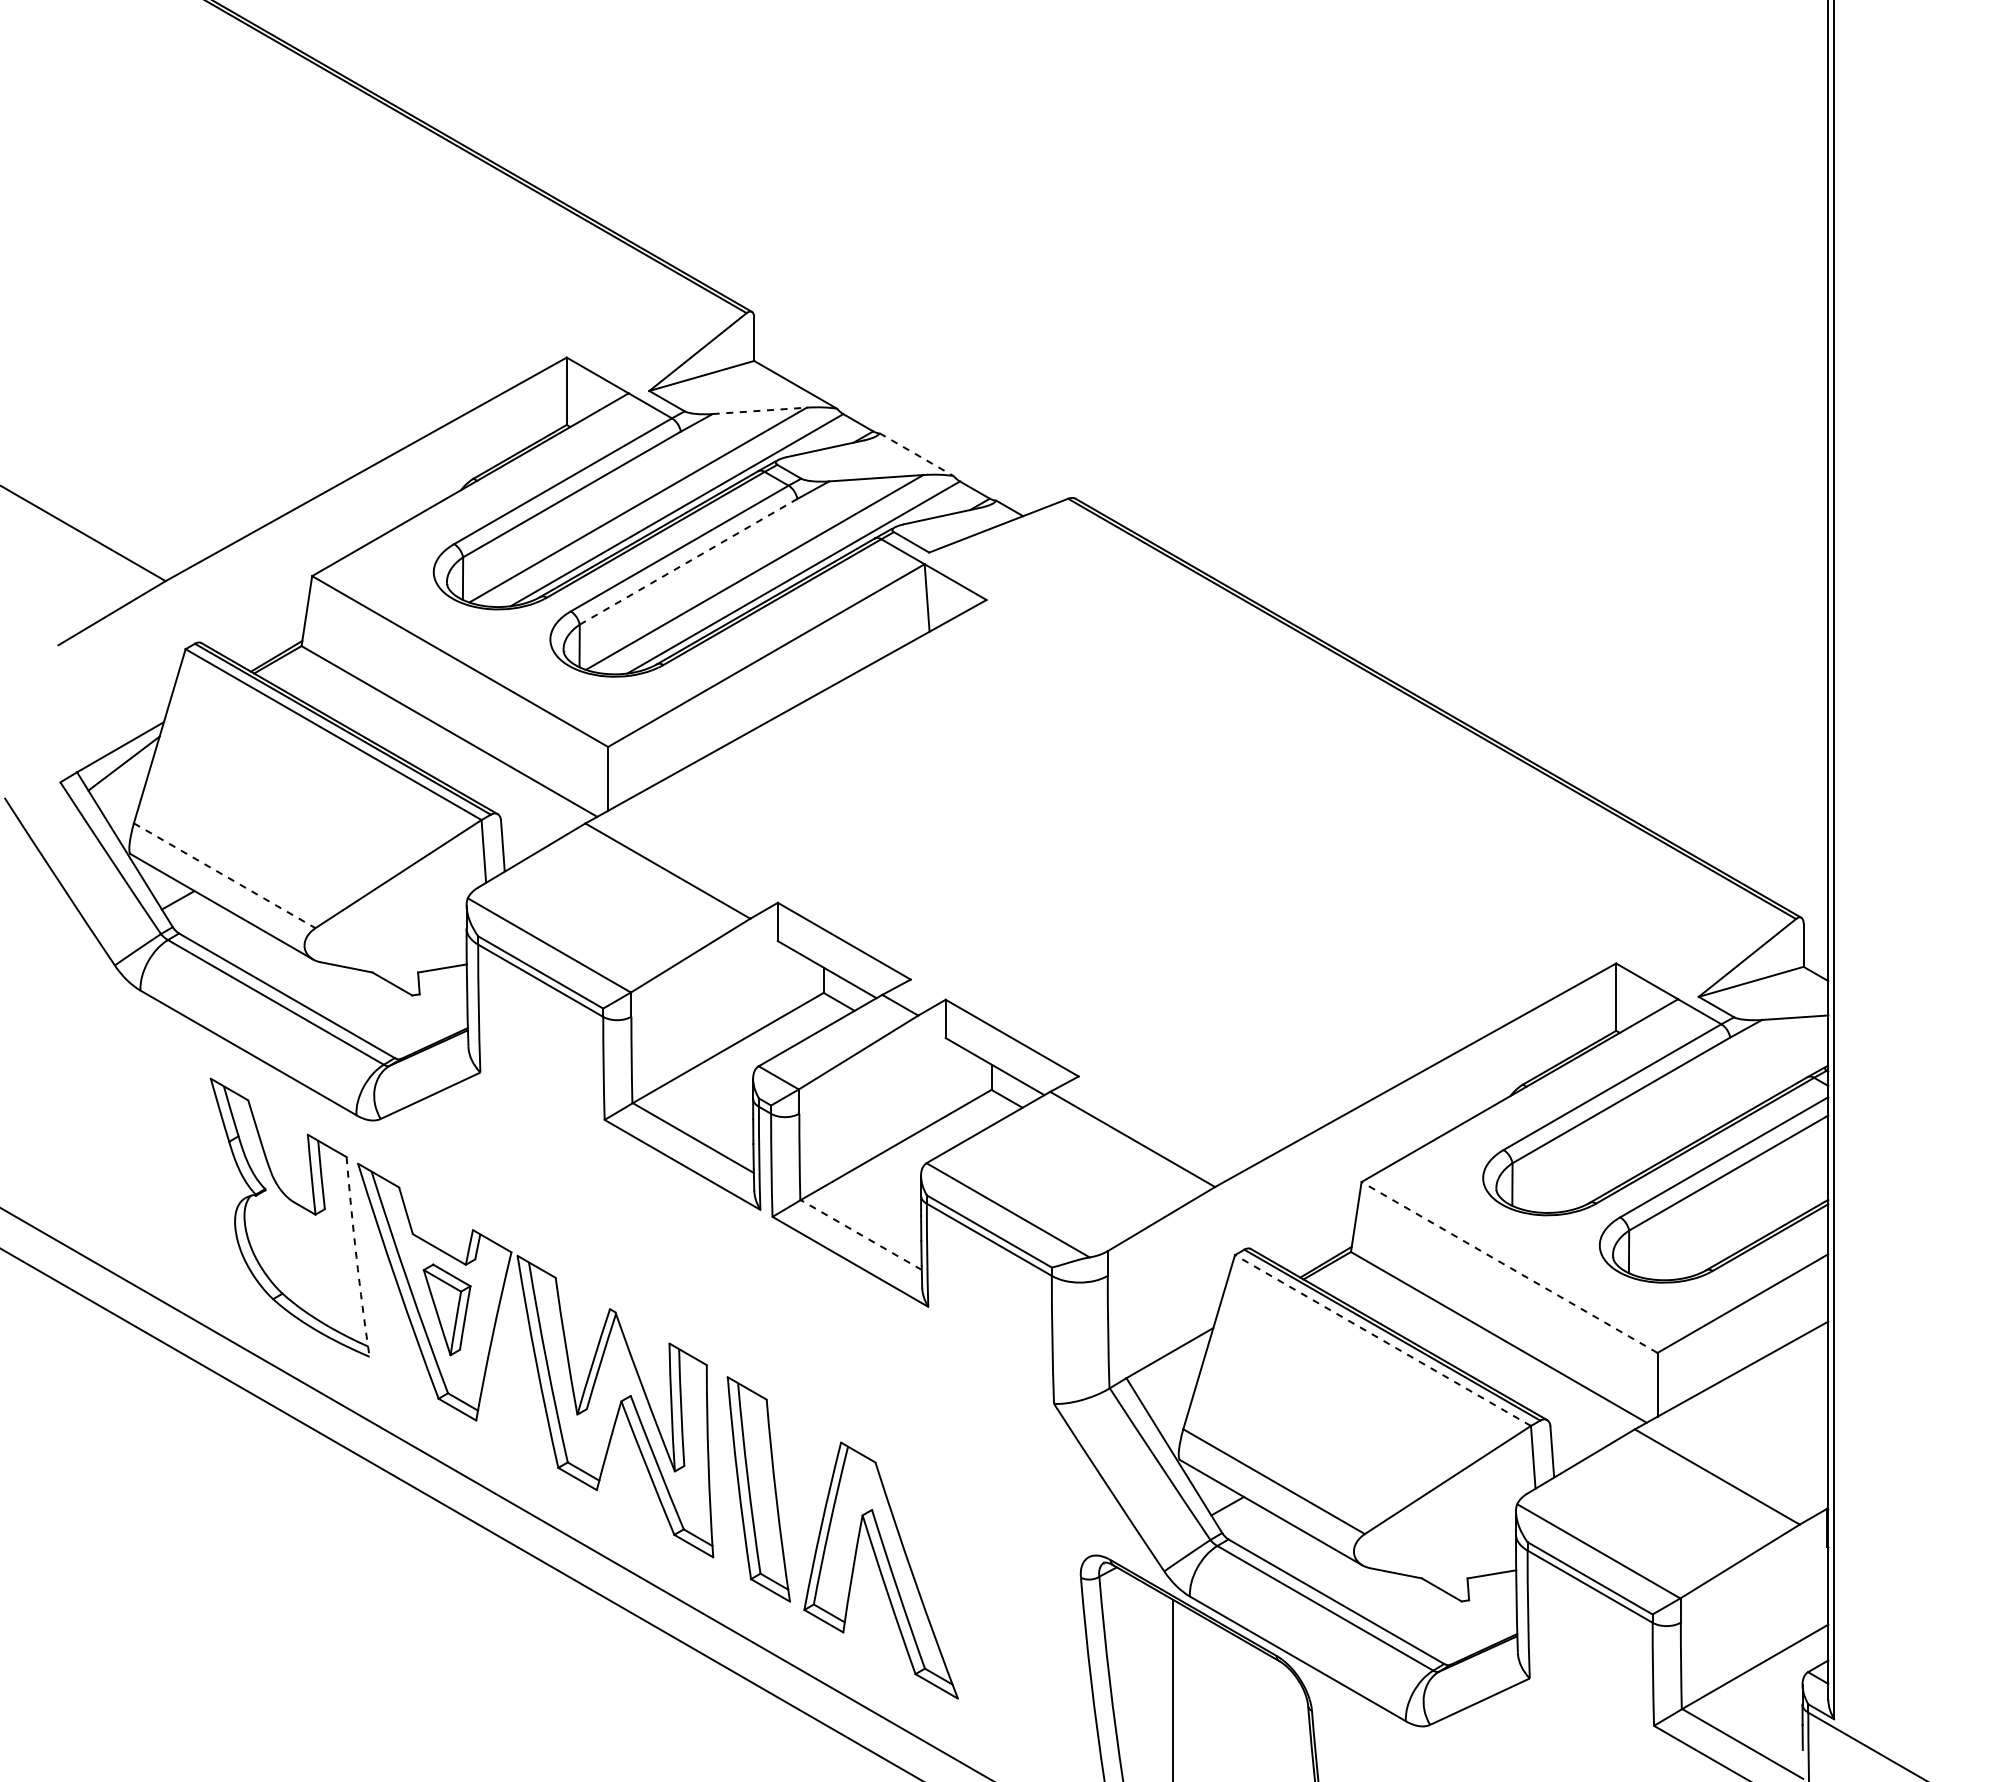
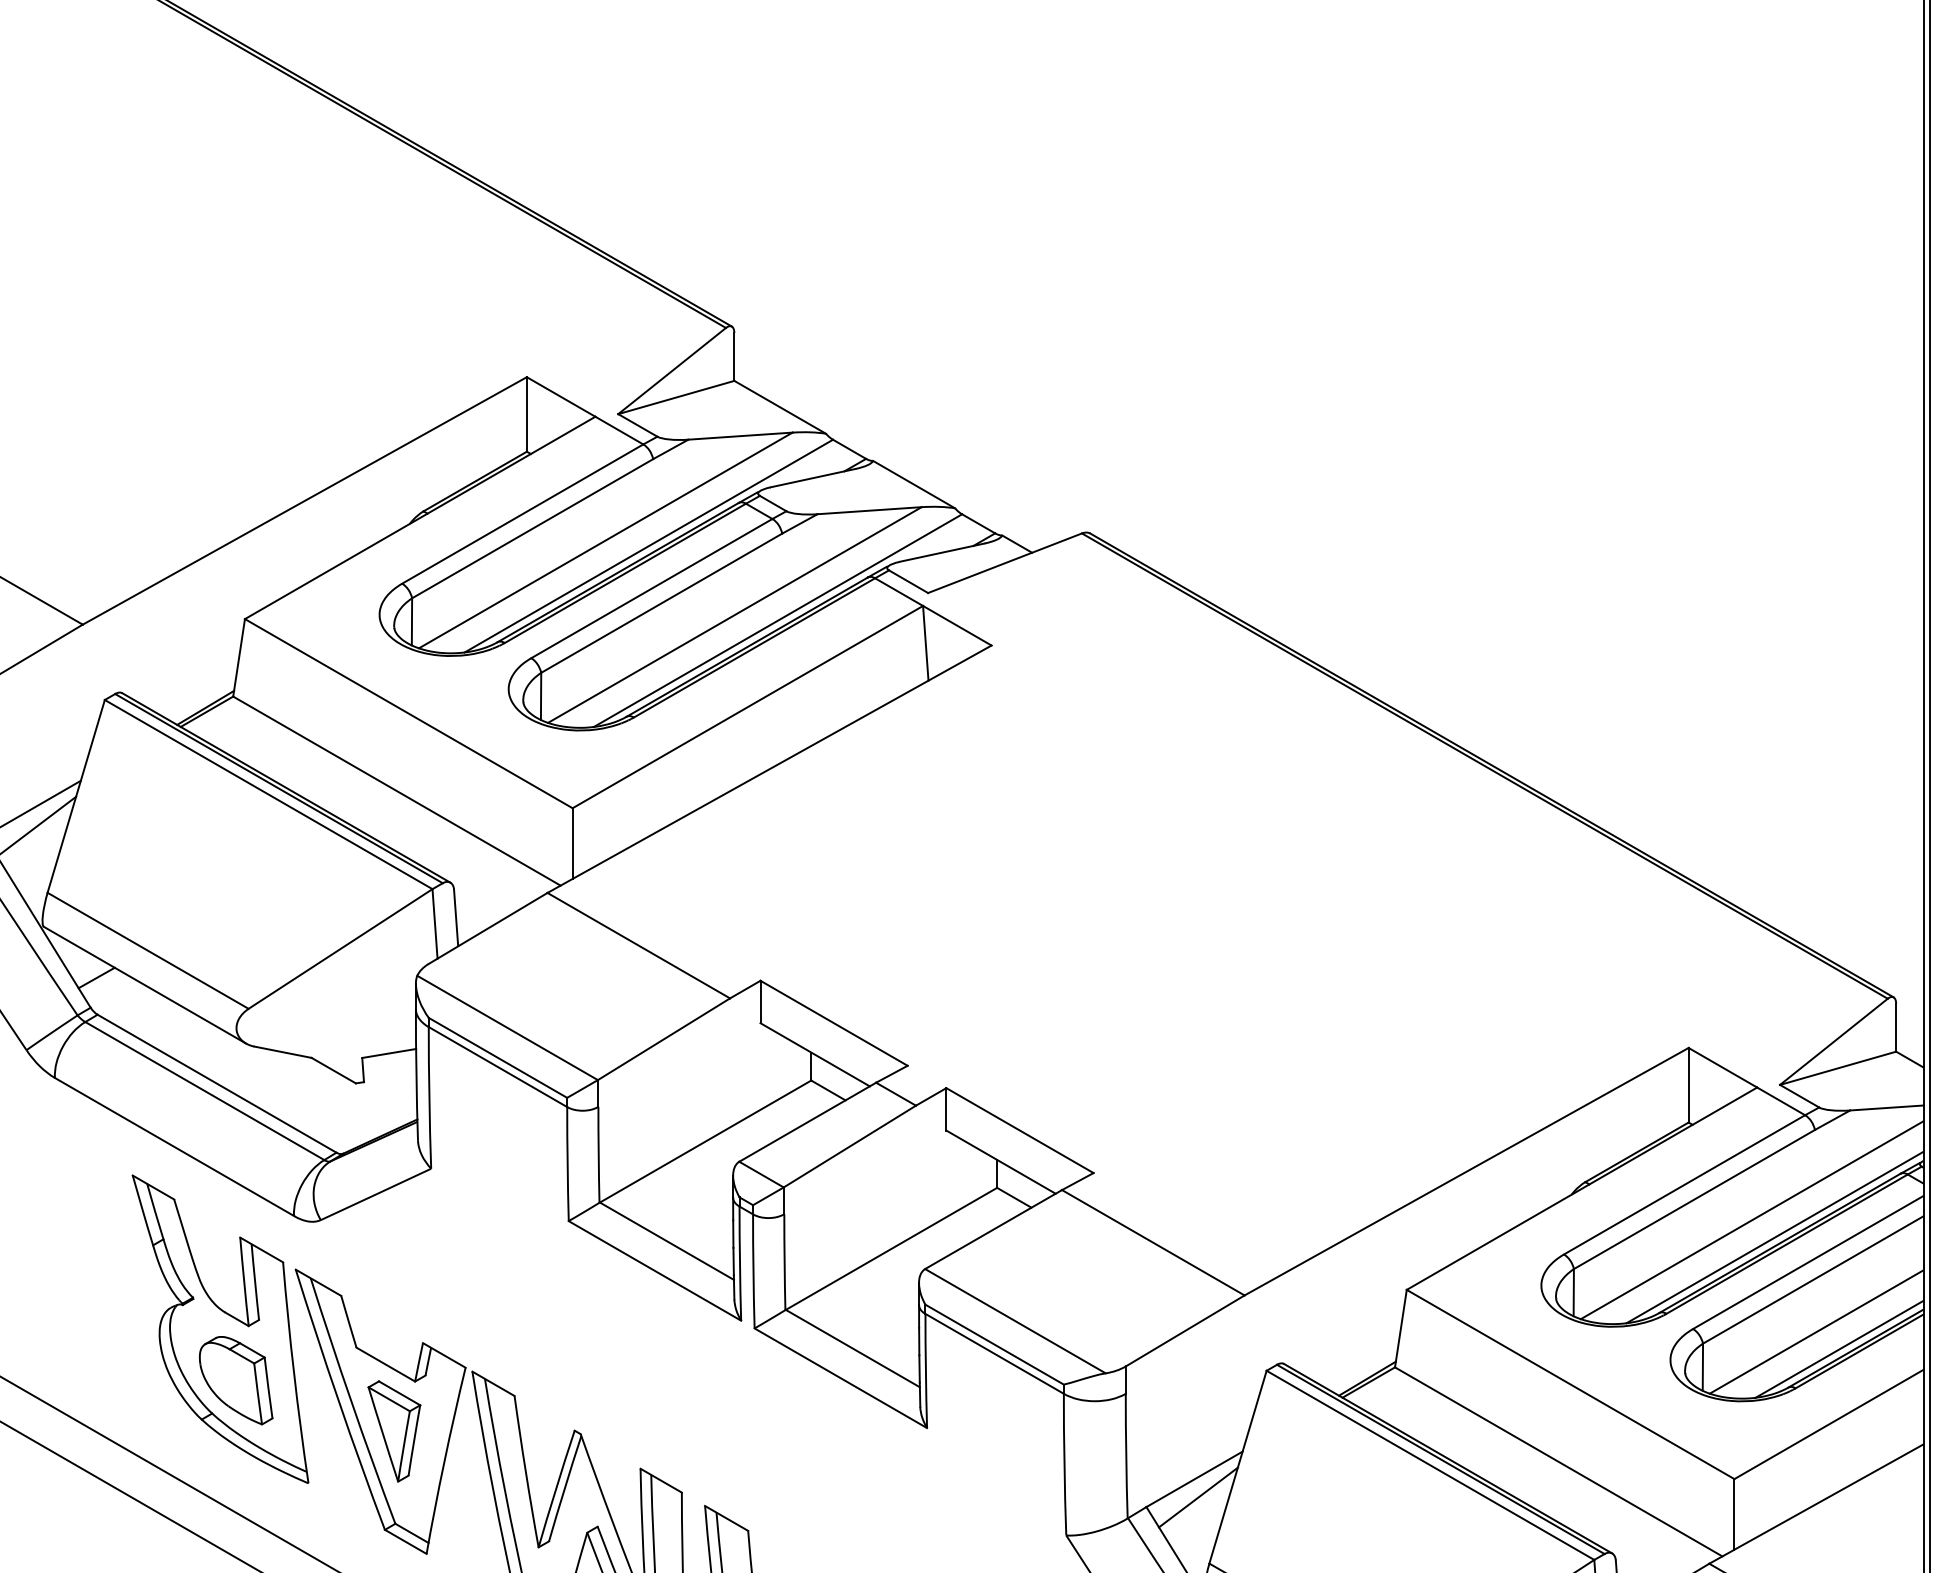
line: (760, 410) -> (741, 435), dashed -> solid
line: (916, 454) -> (914, 484), dashed -> solid
line: (688, 561) -> (661, 602), dashed -> solid
line: (224, 875) -> (147, 950), dashed -> solid
line: (1673, 1118) -> (1752, 1219), added
line: (1694, 1134) -> (1775, 1237), added
line: (1731, 1219) -> (1816, 1331), added
line: (861, 1235) -> (853, 1349), dashed -> solid
line: (1752, 1235) -> (1839, 1349), added
arc: (356, 1257) -> (294, 1373), dashed -> solid
part: (304, 1263) -> (236, 1380), added
line: (1509, 1267) -> (1570, 1384), dashed -> solid
line: (1383, 1340) -> (1431, 1465), dashed -> solid
line: (1173, 1369) -> (1198, 1497), added

